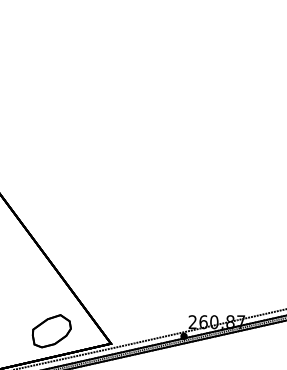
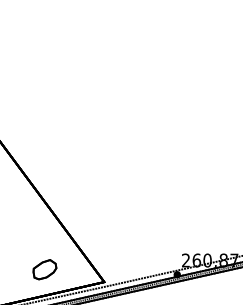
part: (51, 331) -> (44, 269), size x0.6

